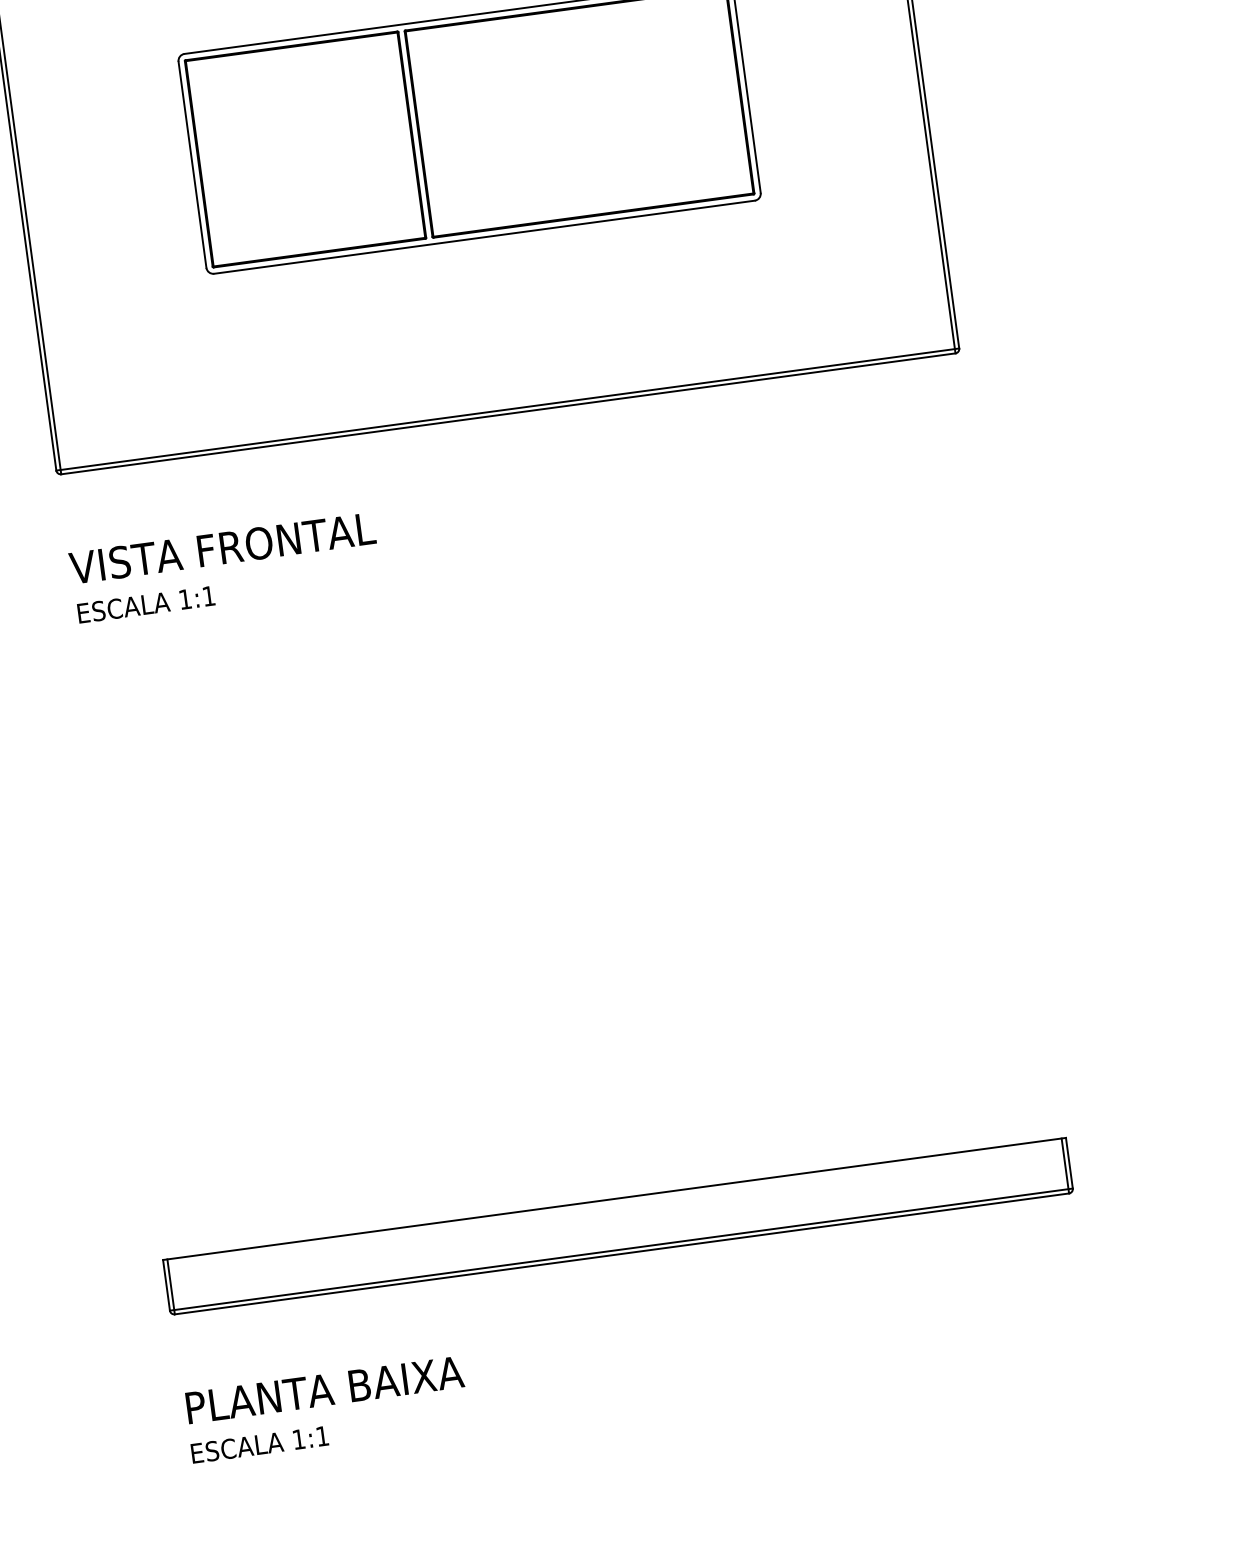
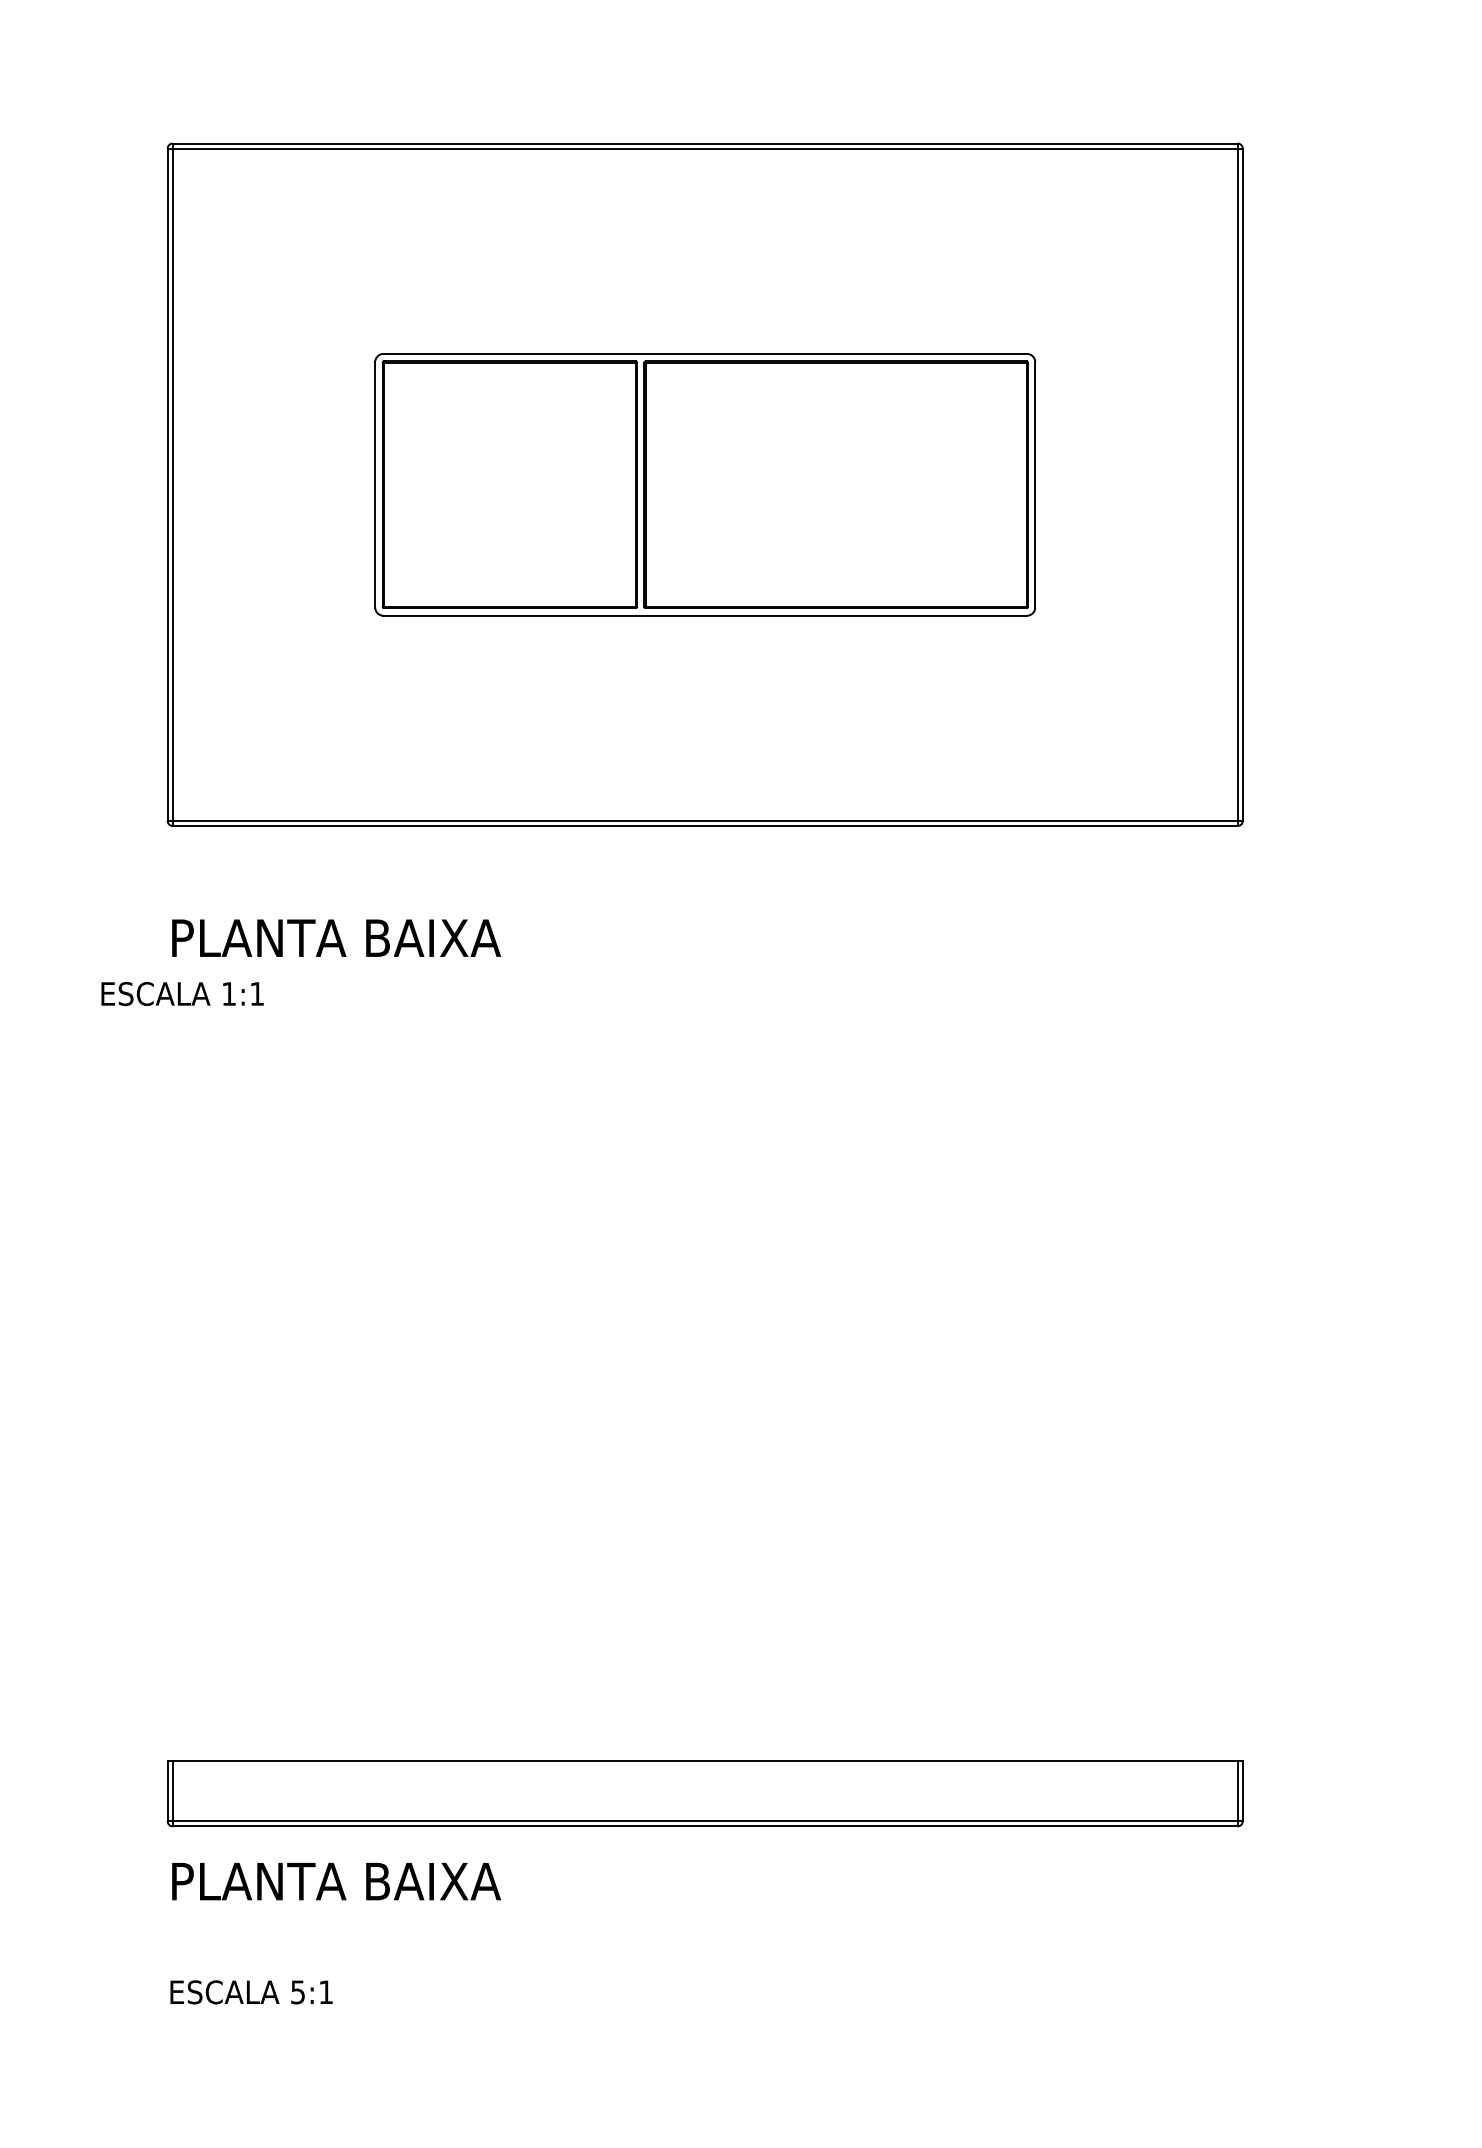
text: (222, 547) -> (349, 937), VISTA FRONTAL -> PLANTA BAIXA
text: (146, 604) -> (182, 993), moved
text: (325, 1389) -> (336, 1881), moved
text: (298, 1439) -> (297, 1992), 1:1 -> 5:1

